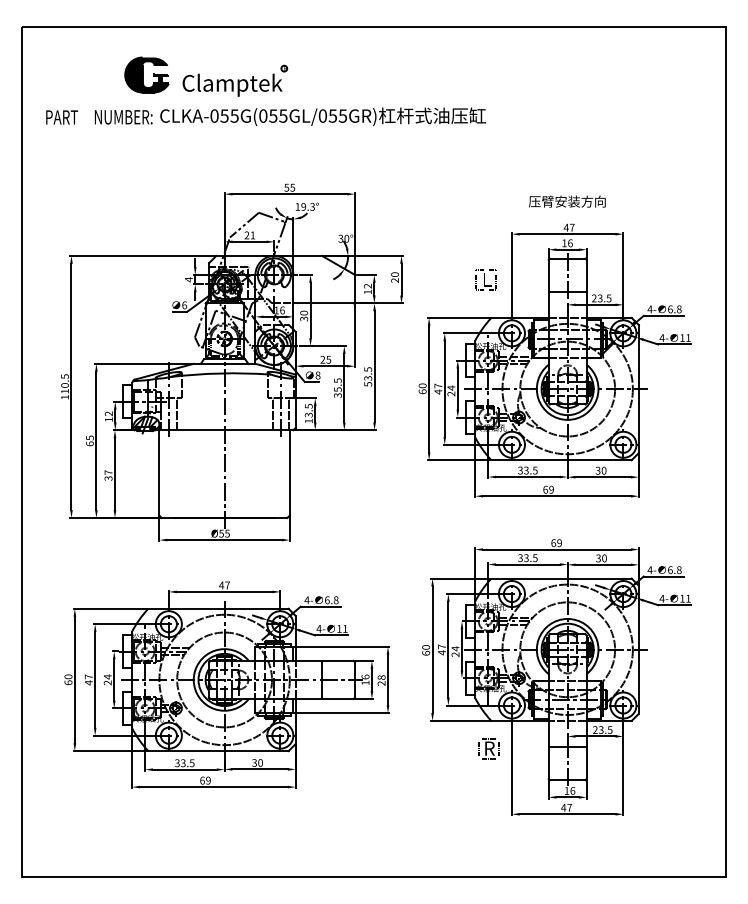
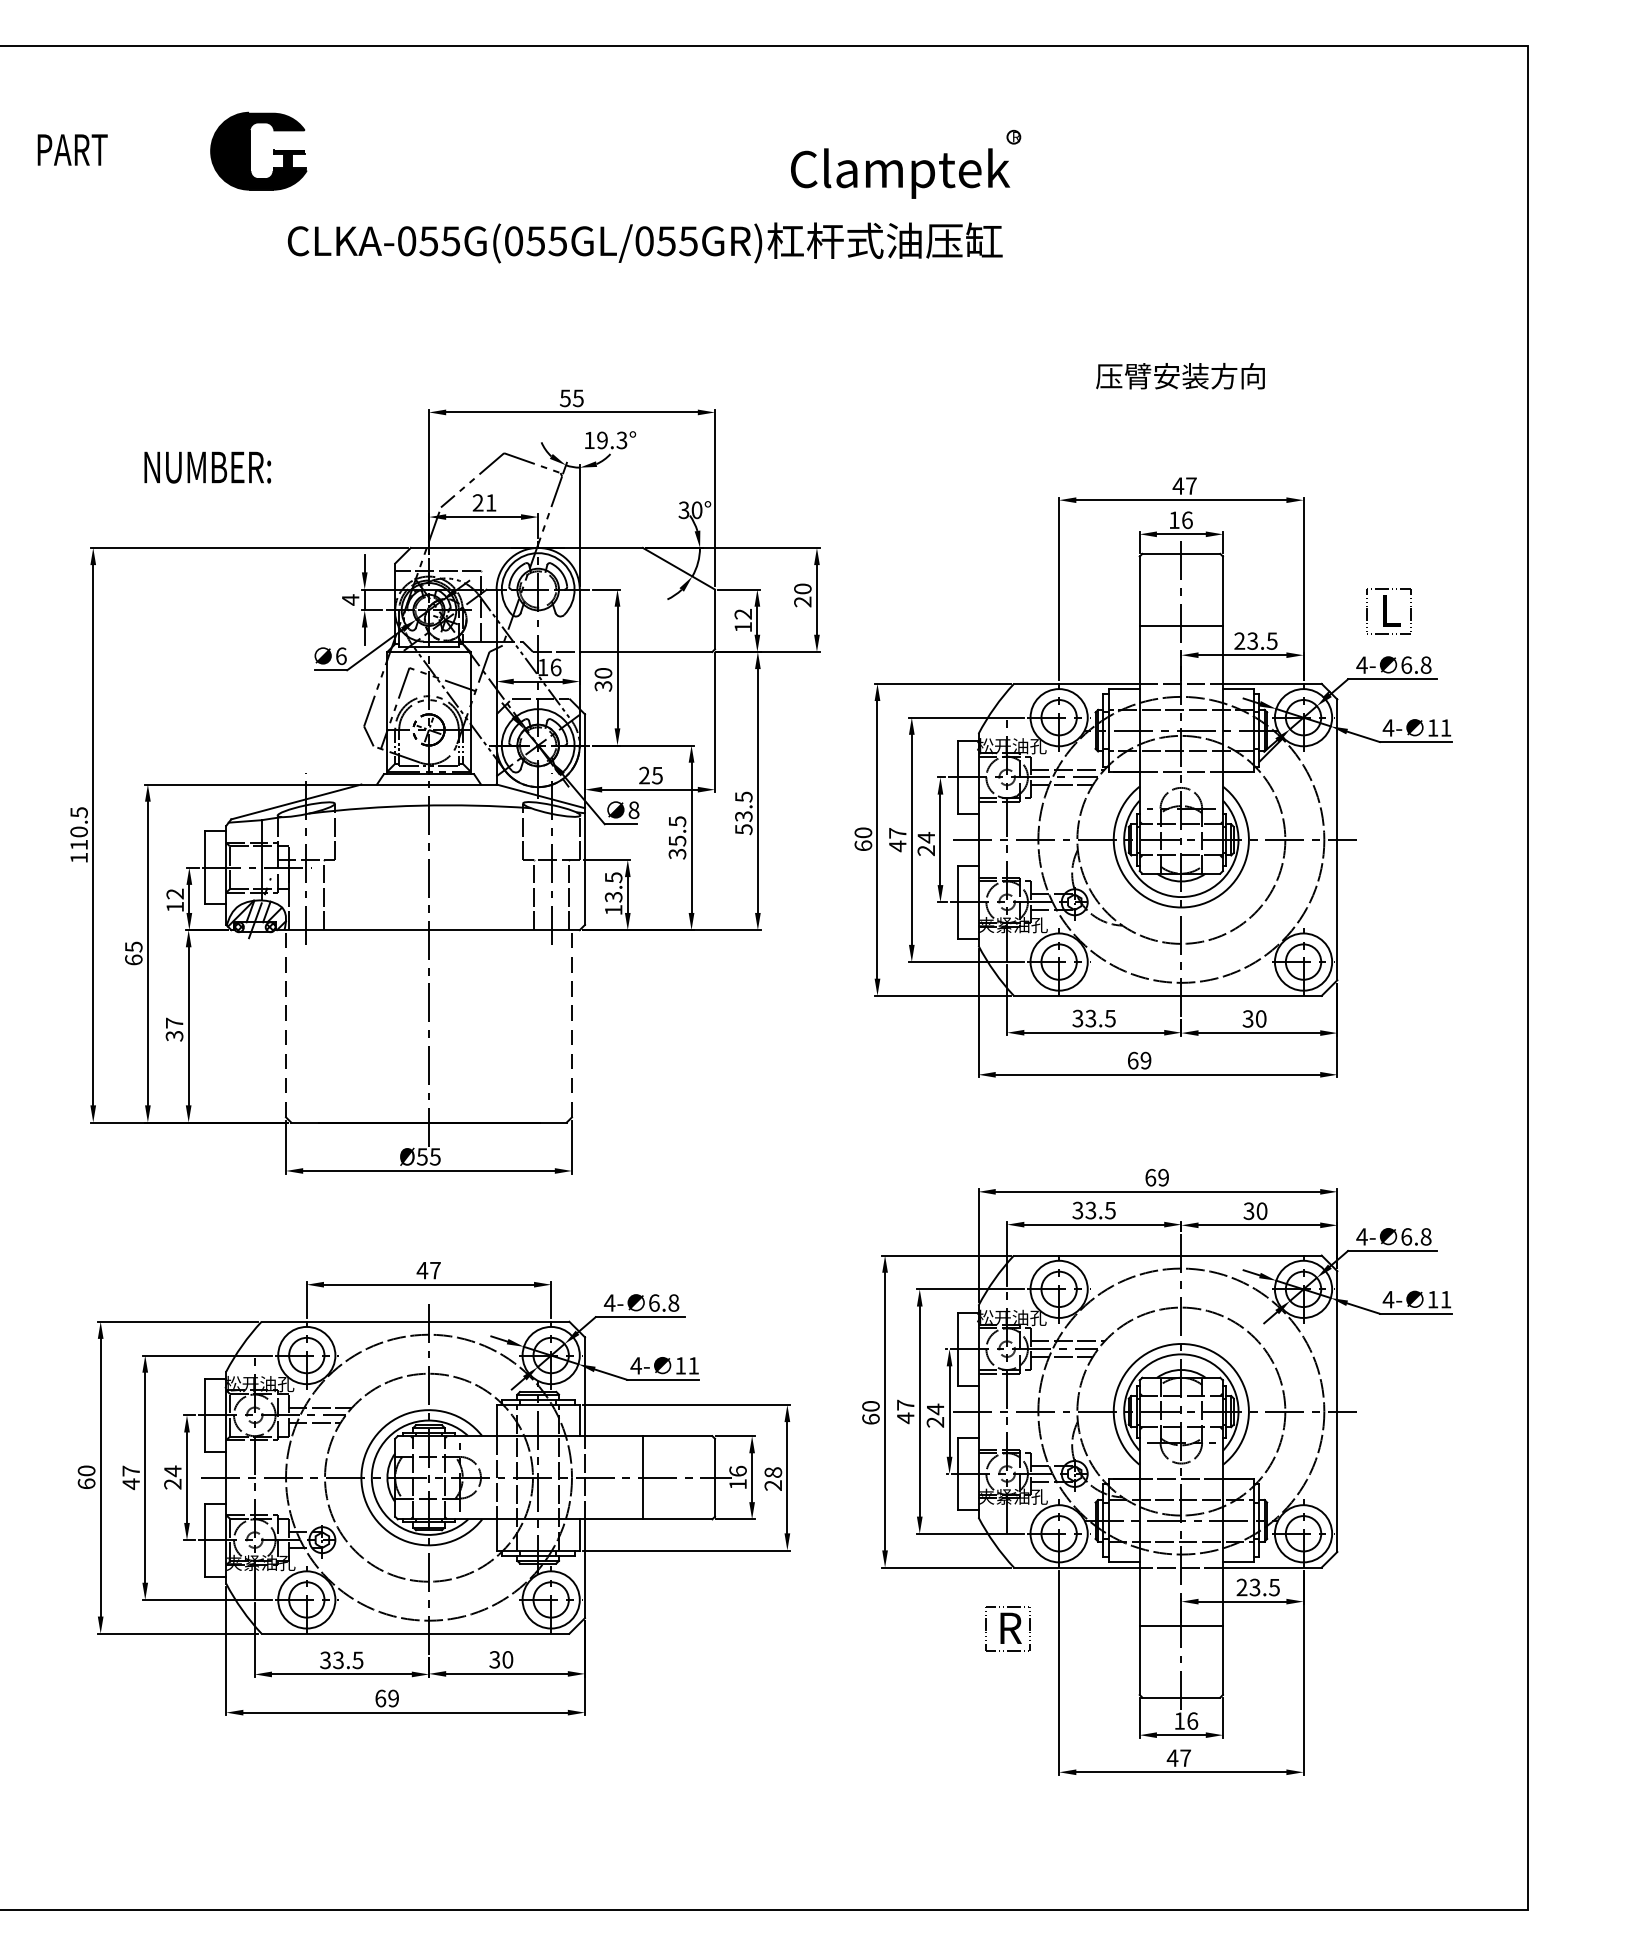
part: (235, 80) -> (906, 163), moved
text: (61, 117) -> (71, 150), moved
text: (123, 117) -> (207, 467), moved
text: (567, 201) -> (1180, 375), moved
part: (485, 279) -> (1387, 610), moved
line: (159, 472) -> (286, 1022), solid -> dashed
line: (289, 472) -> (571, 1022), solid -> dashed

